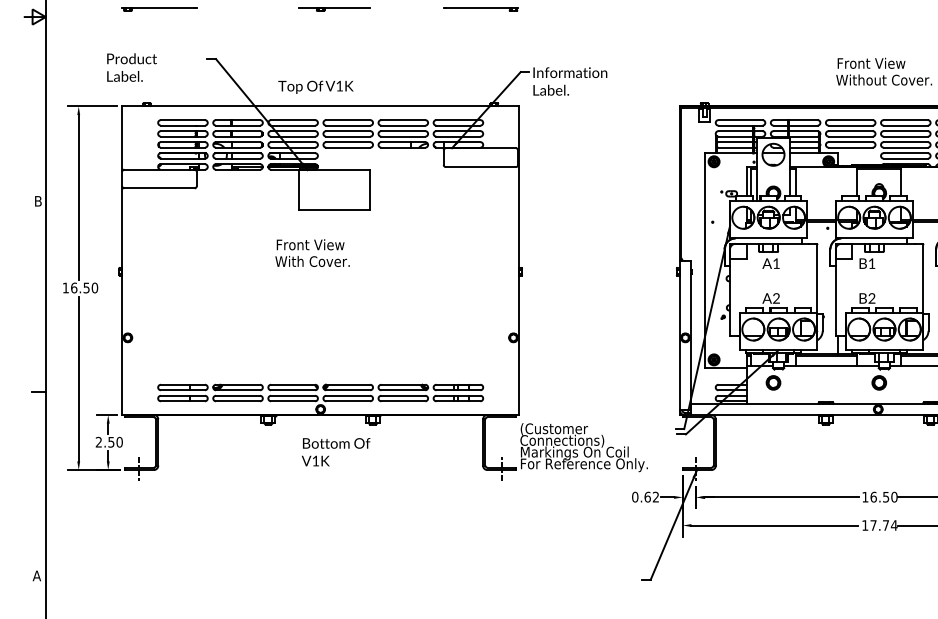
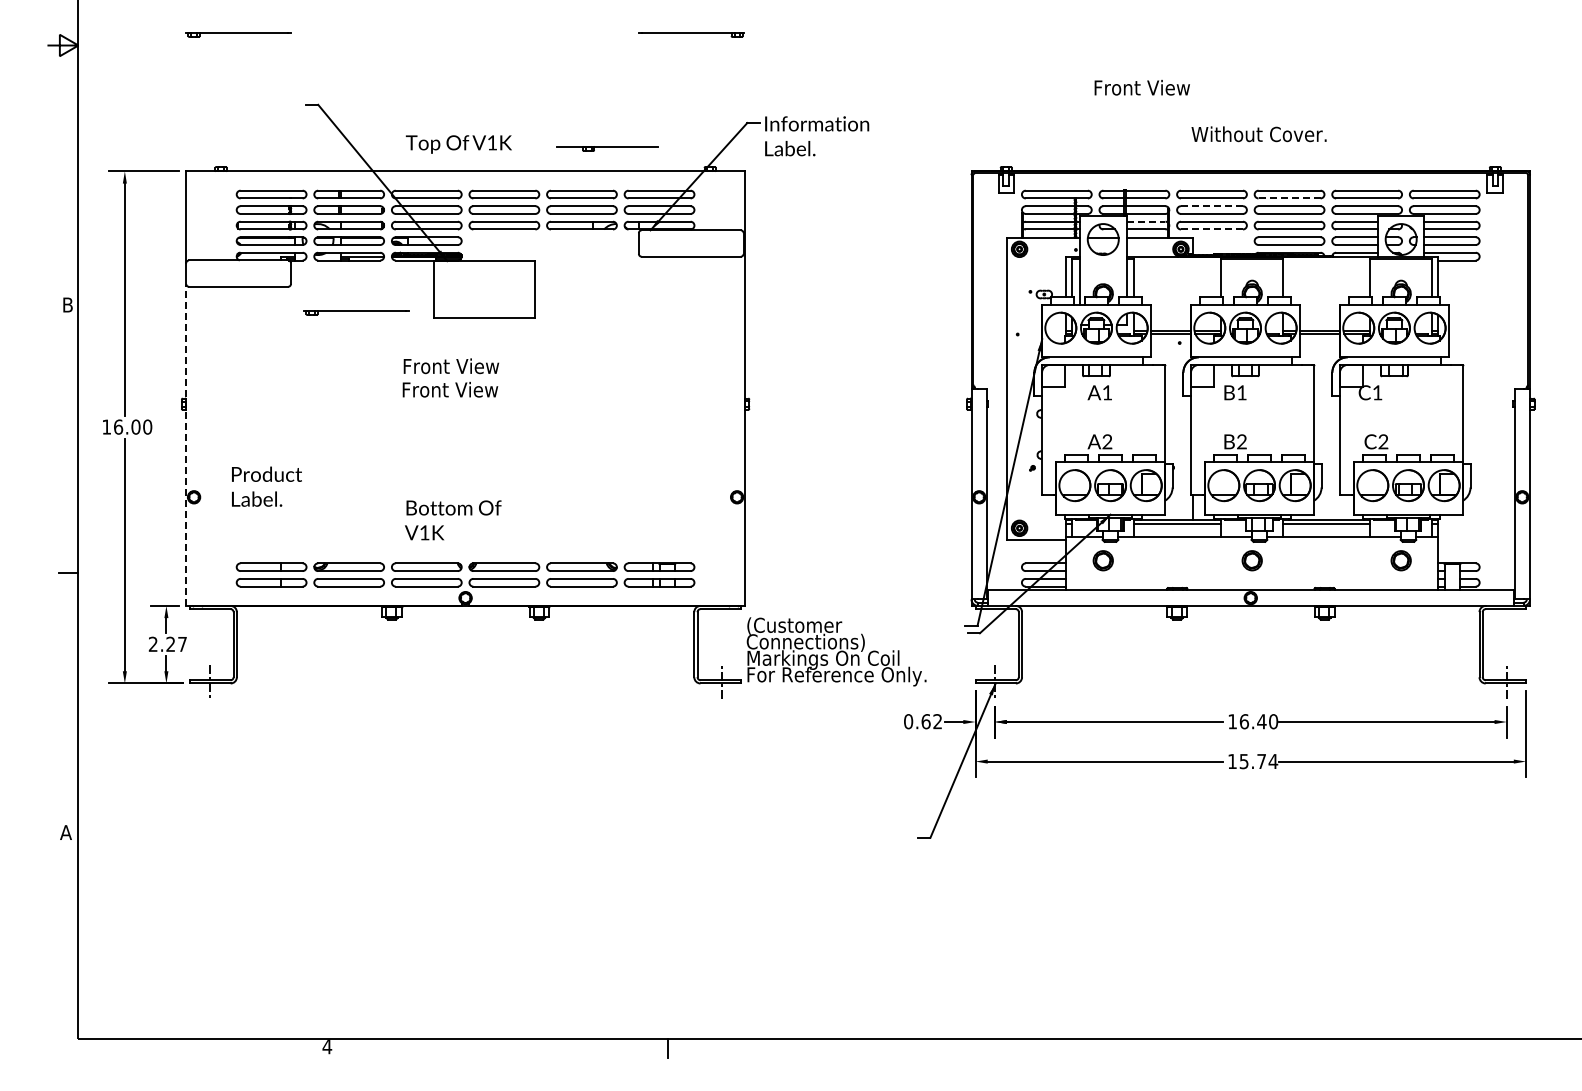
part: (334, 9) -> (607, 148), moved
text: (870, 63) -> (1141, 87), moved
text: (131, 67) -> (266, 486), moved
line: (905, 125) -> (1289, 198), solid -> dashed
line: (851, 131) -> (1212, 206), solid -> dashed
line: (804, 142) -> (1146, 221), solid -> dashed
line: (850, 147) -> (1211, 229), solid -> dashed
part: (243, 206) -> (356, 312), added
text: (312, 261) -> (453, 389), With Cover. -> Front View
text: (86, 287) -> (135, 426), 16.50 -> 16.00
line: (122, 301) -> (186, 445), solid -> dashed
text: (115, 442) -> (176, 644), 2.50 -> 2.27
text: (336, 452) -> (453, 520), moved
text: (885, 497) -> (1261, 721), 16.50 -> 16.40
text: (873, 525) -> (1243, 761), 17.74 -> 15.74

